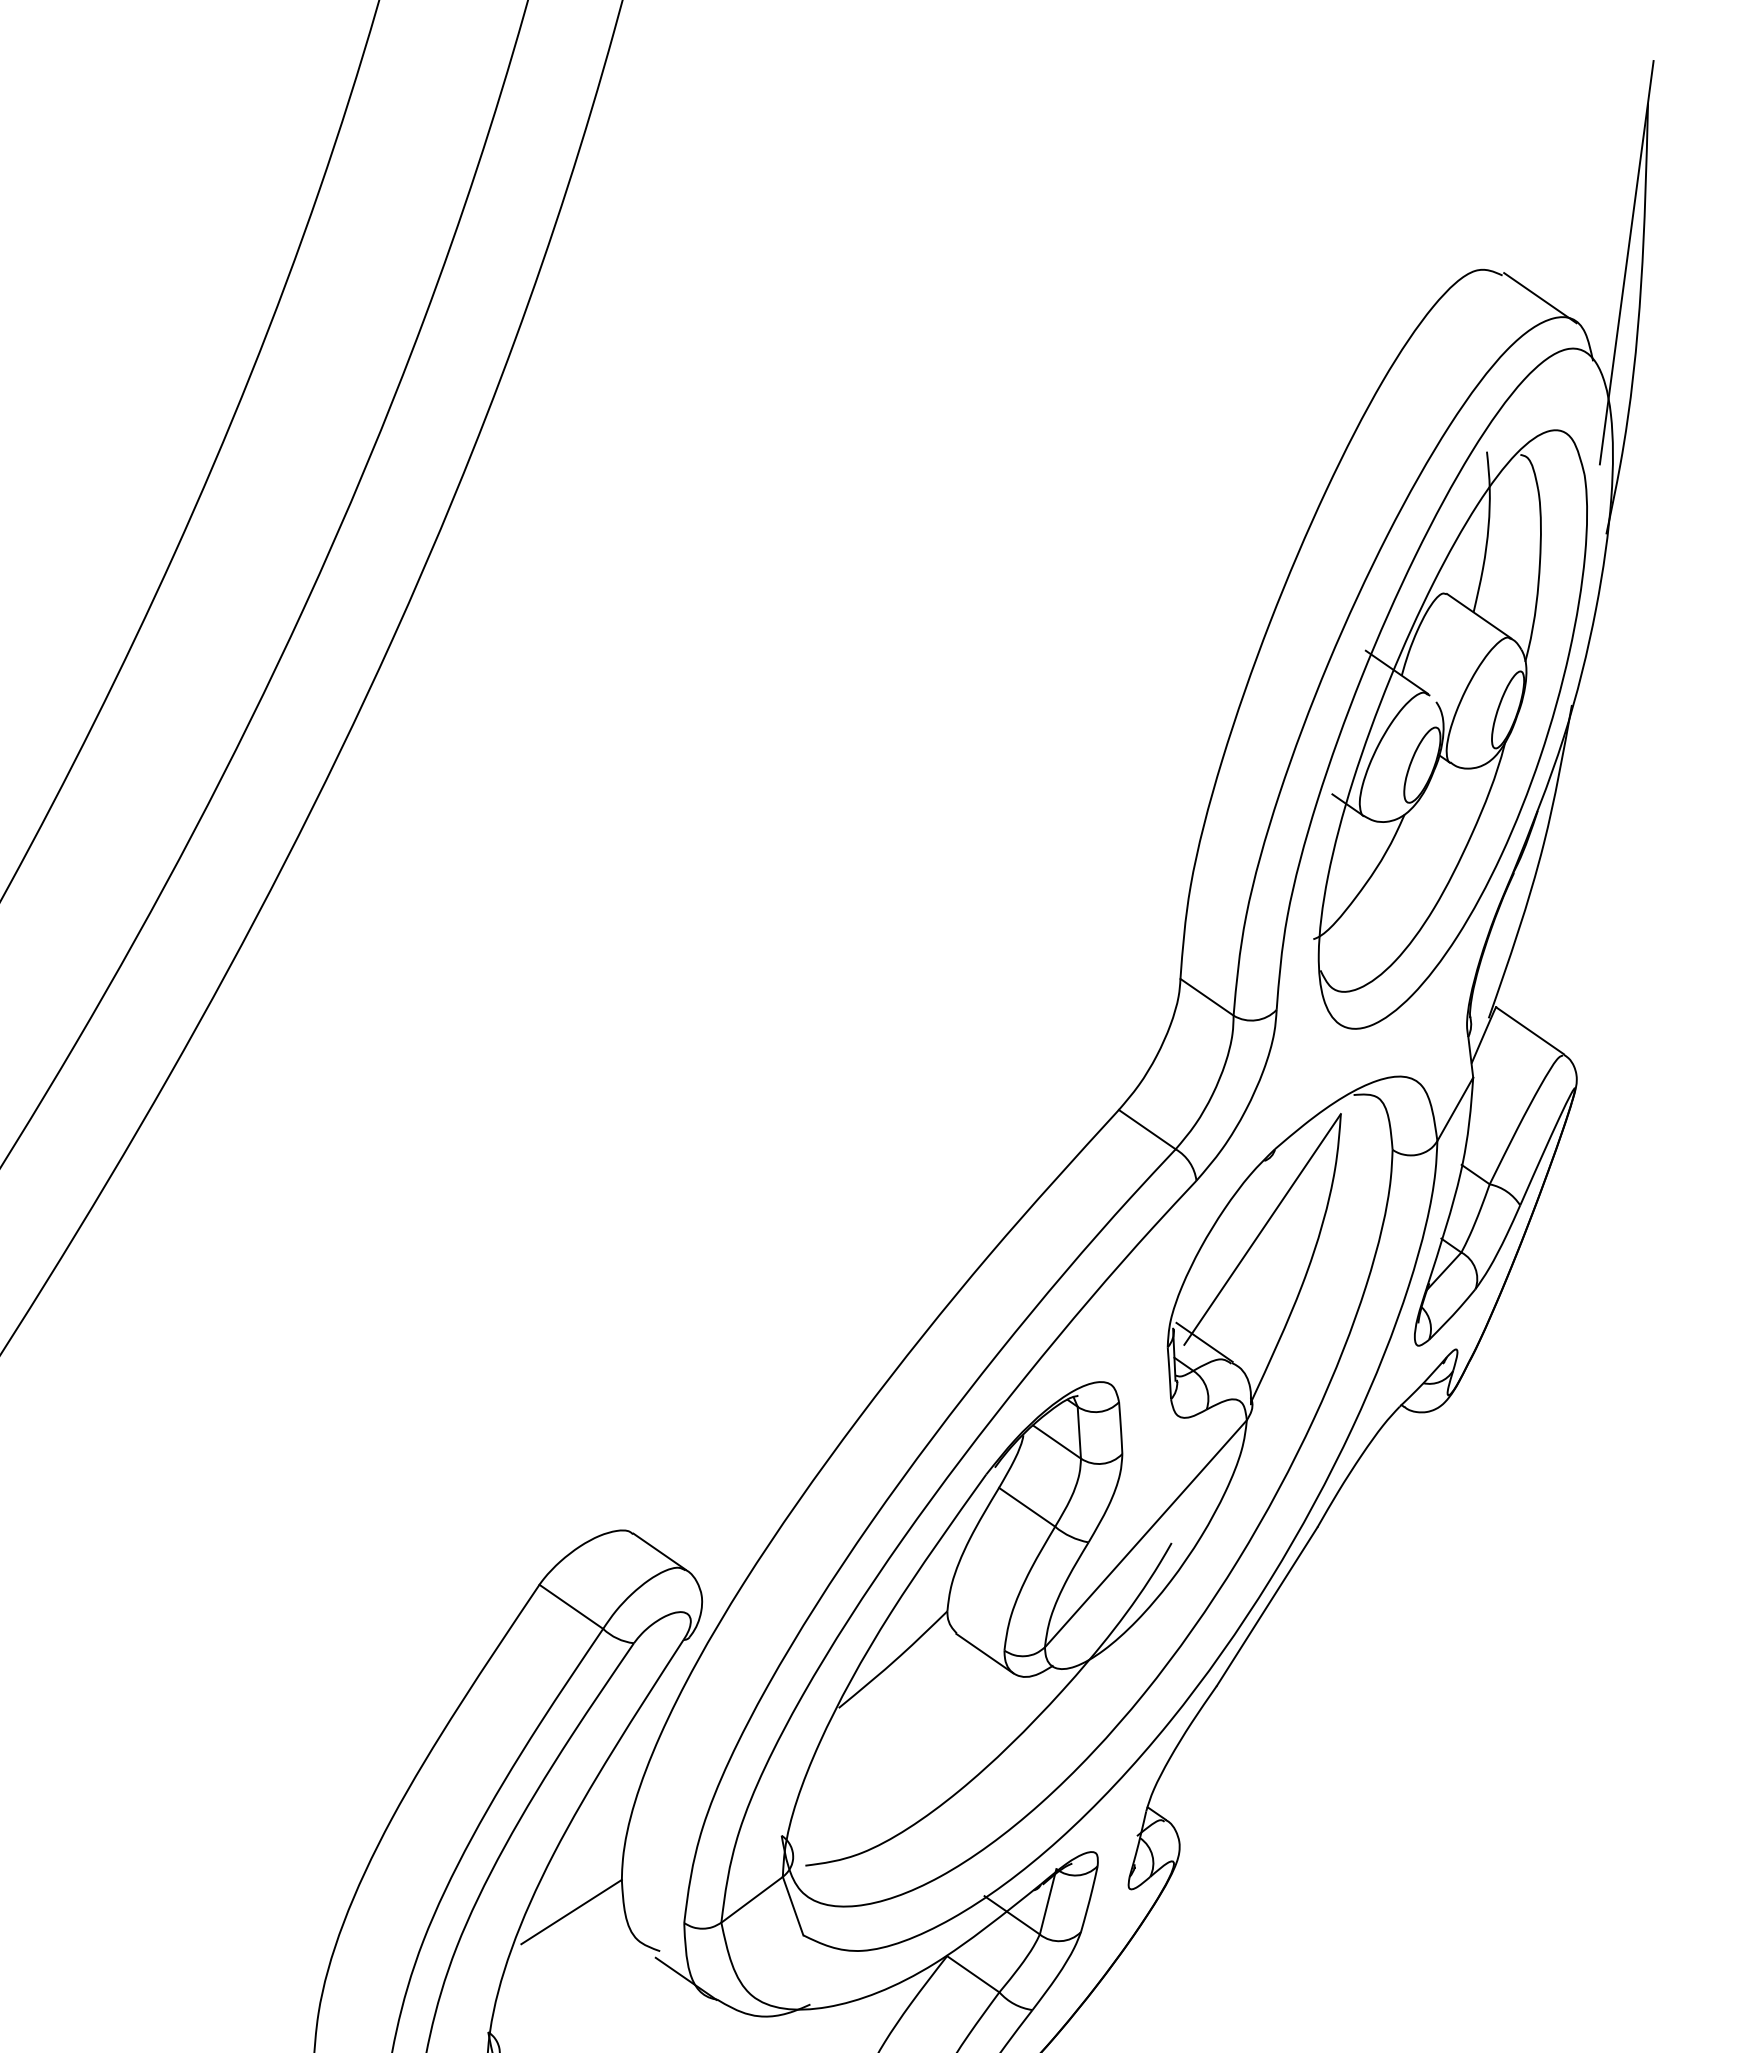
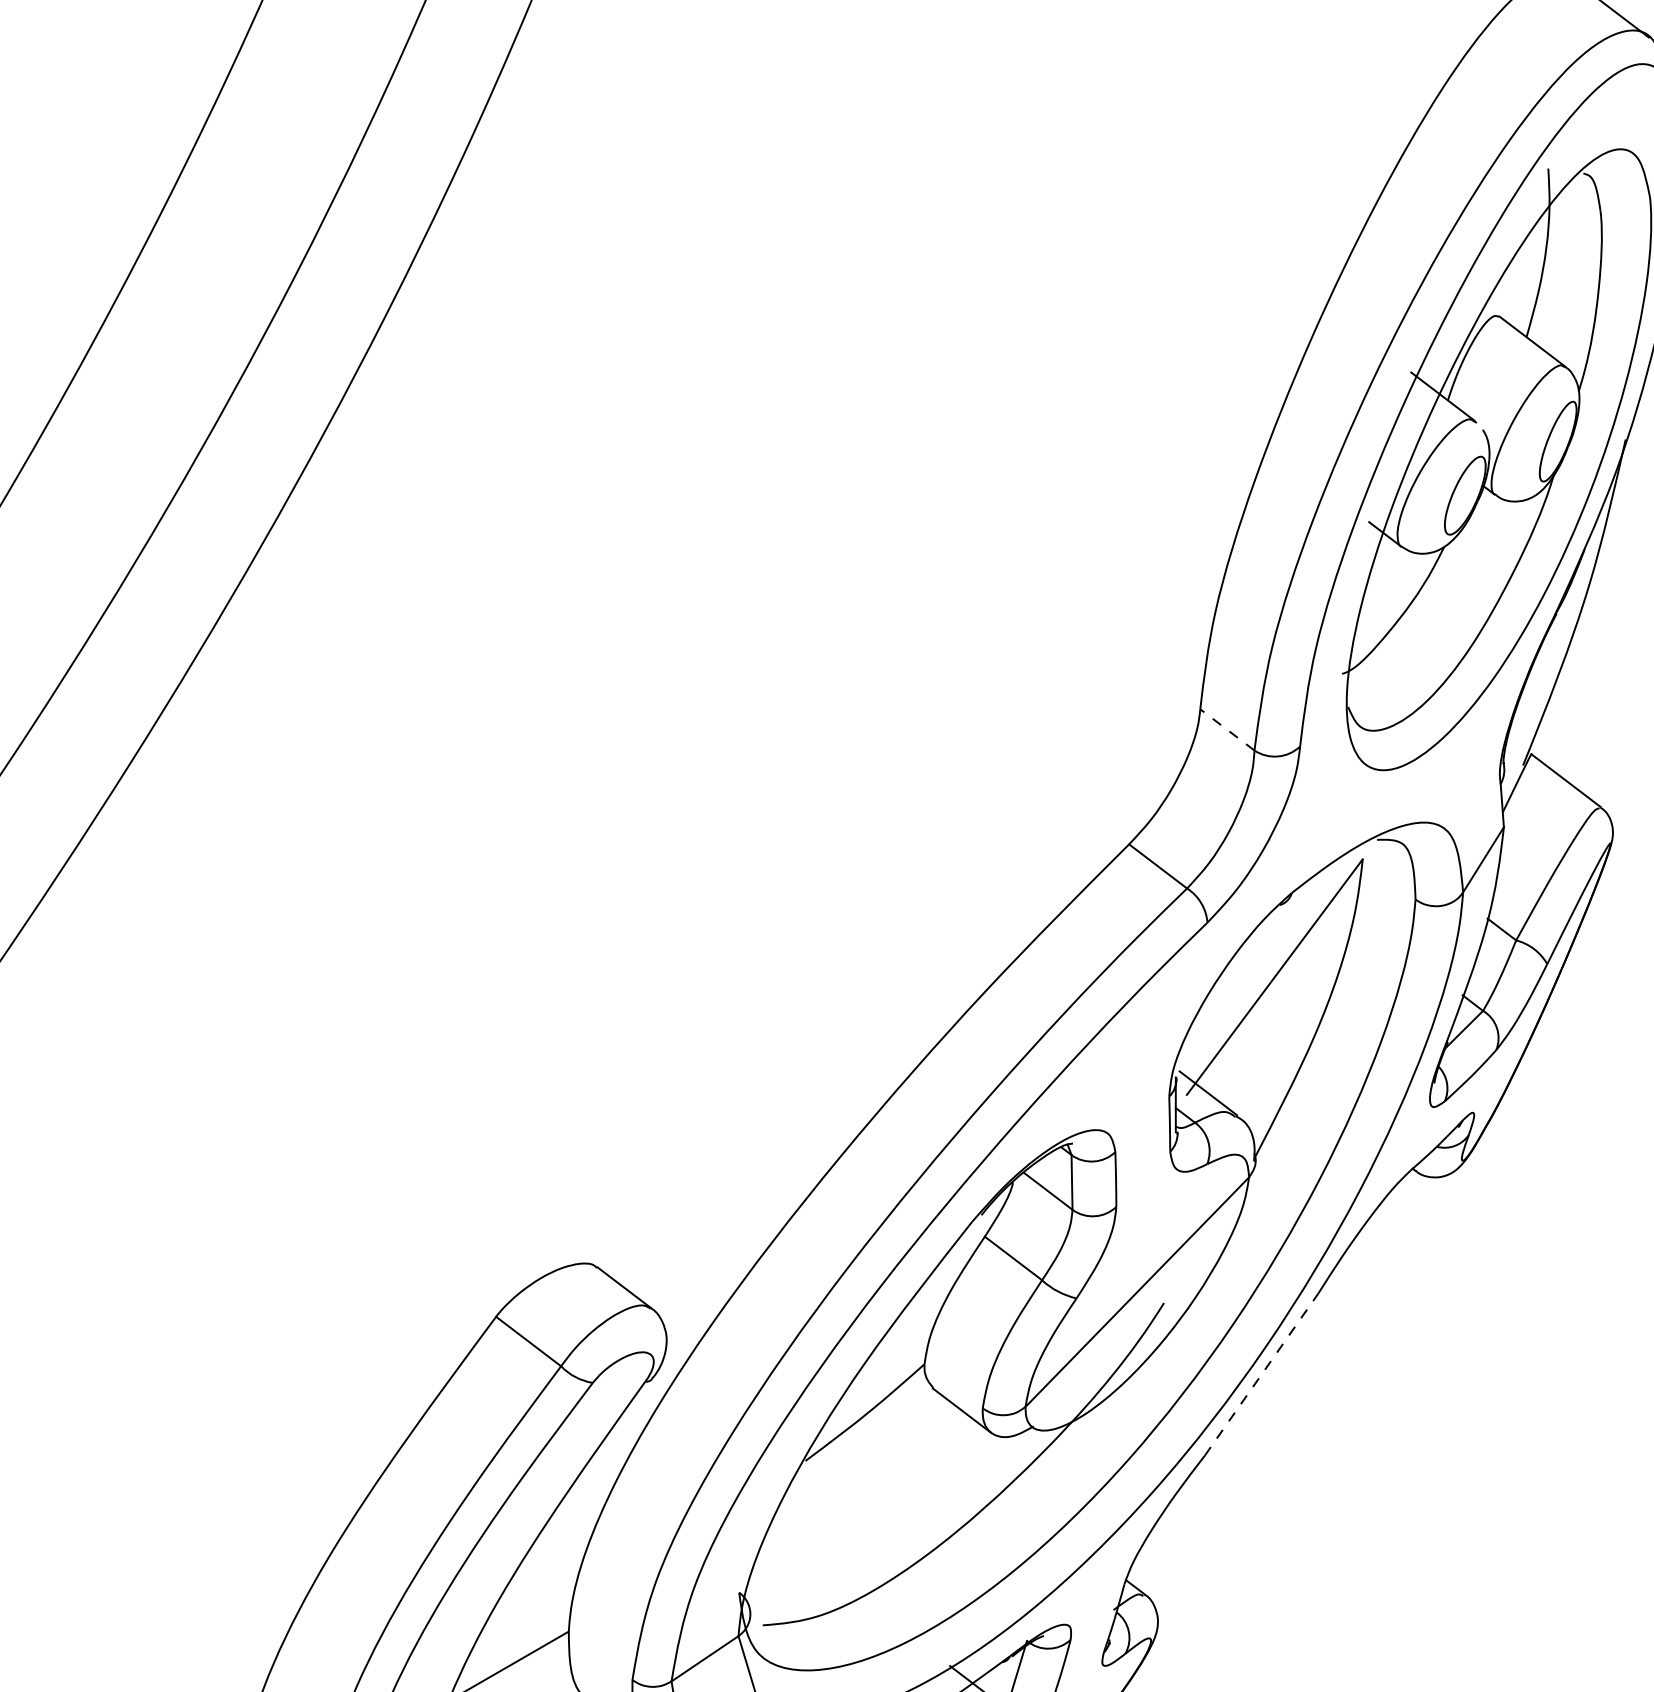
line: (1206, 997) -> (1226, 730), solid -> dashed
line: (1267, 1606) -> (1261, 1374), solid -> dashed

